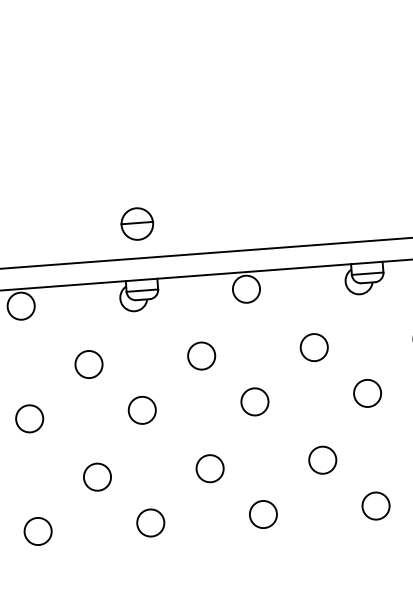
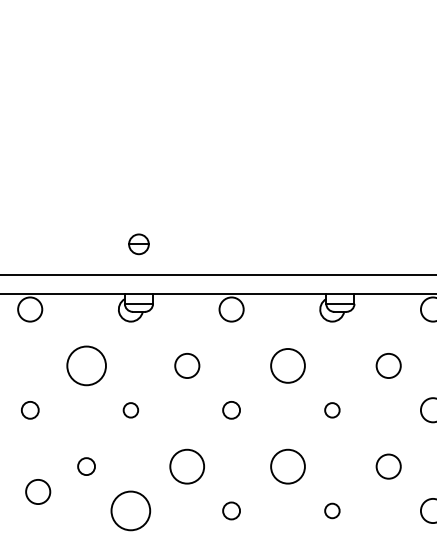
part: (136, 224) -> (138, 244), size x0.7
circle: (313, 347) -> (287, 365), size x1.4
circle: (88, 364) -> (86, 365), size x1.6
circle: (367, 393) -> (332, 410), size x0.6
circle: (254, 402) -> (231, 410), size x0.7
circle: (141, 410) -> (130, 410), size x0.6
circle: (30, 419) -> (30, 410), size x0.7
circle: (322, 460) -> (287, 466), size x1.4
circle: (210, 468) -> (187, 466), size x1.4
circle: (97, 477) -> (86, 466), size x0.7
circle: (376, 505) -> (332, 510), size x0.6
circle: (263, 514) -> (231, 510), size x0.7
circle: (150, 522) -> (130, 510), size x1.6
circle: (38, 530) -> (38, 491), moved

